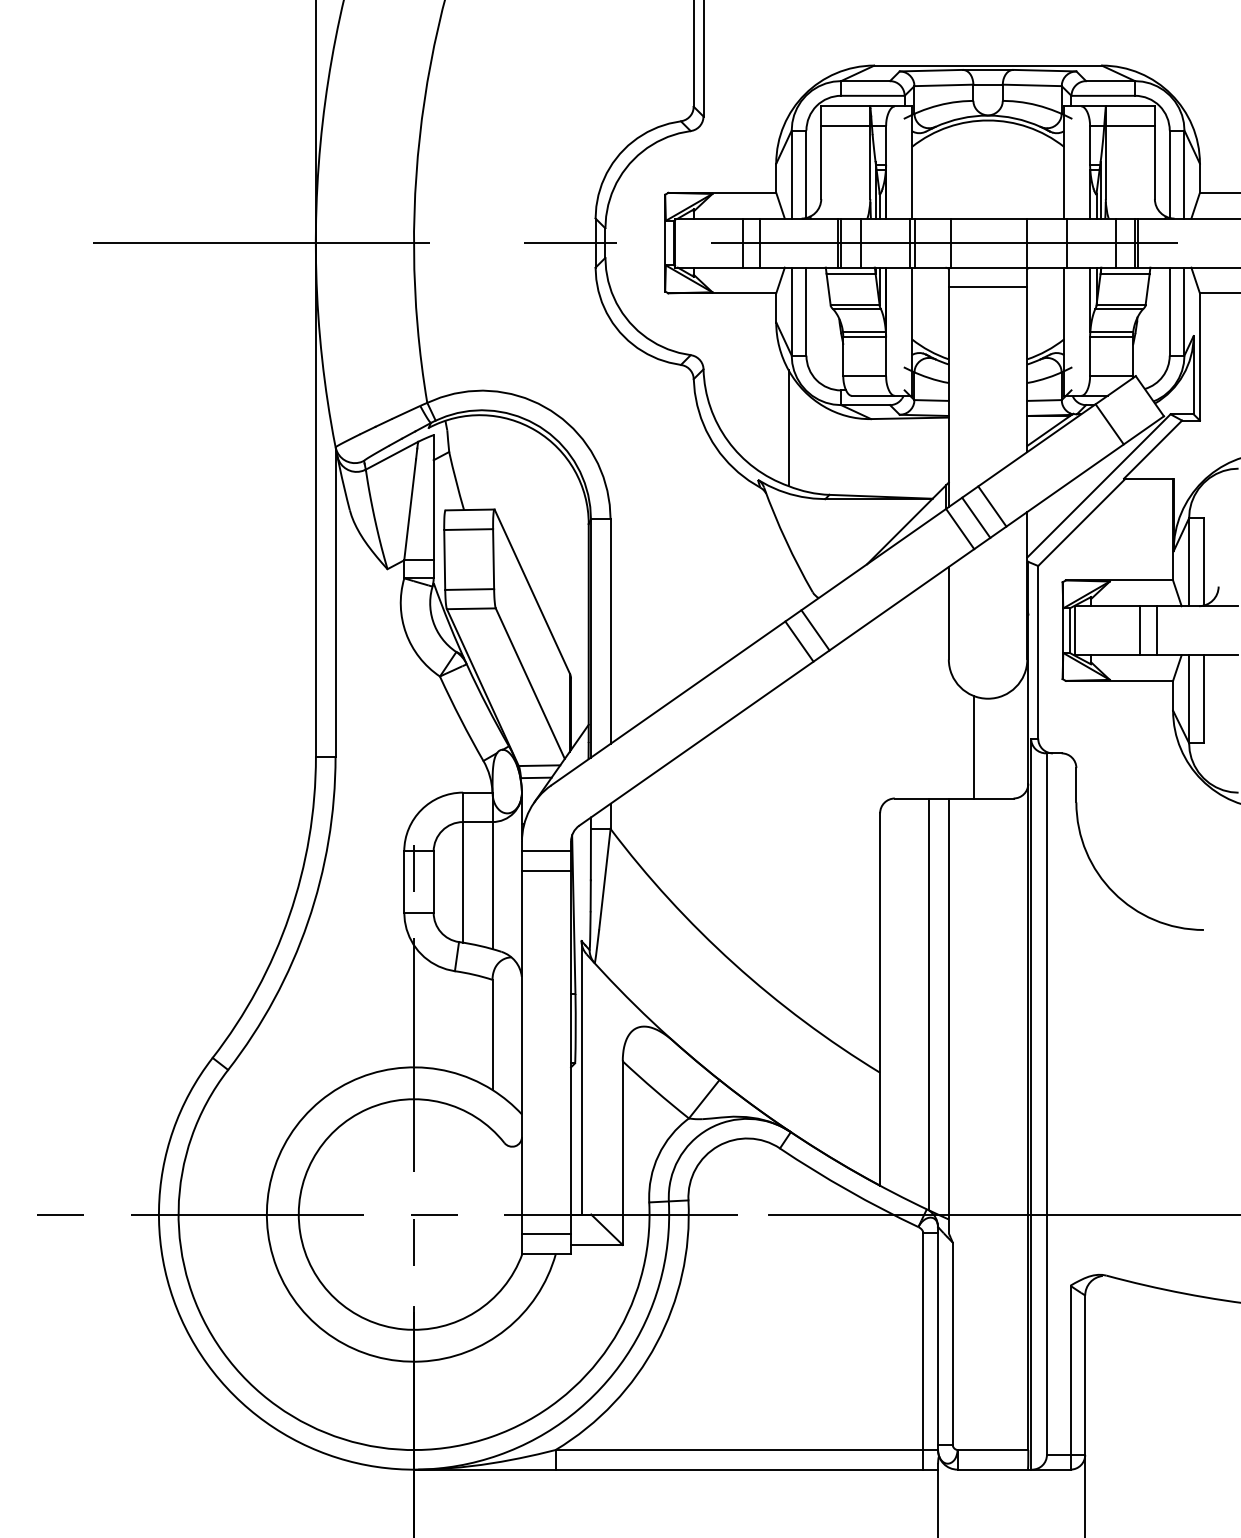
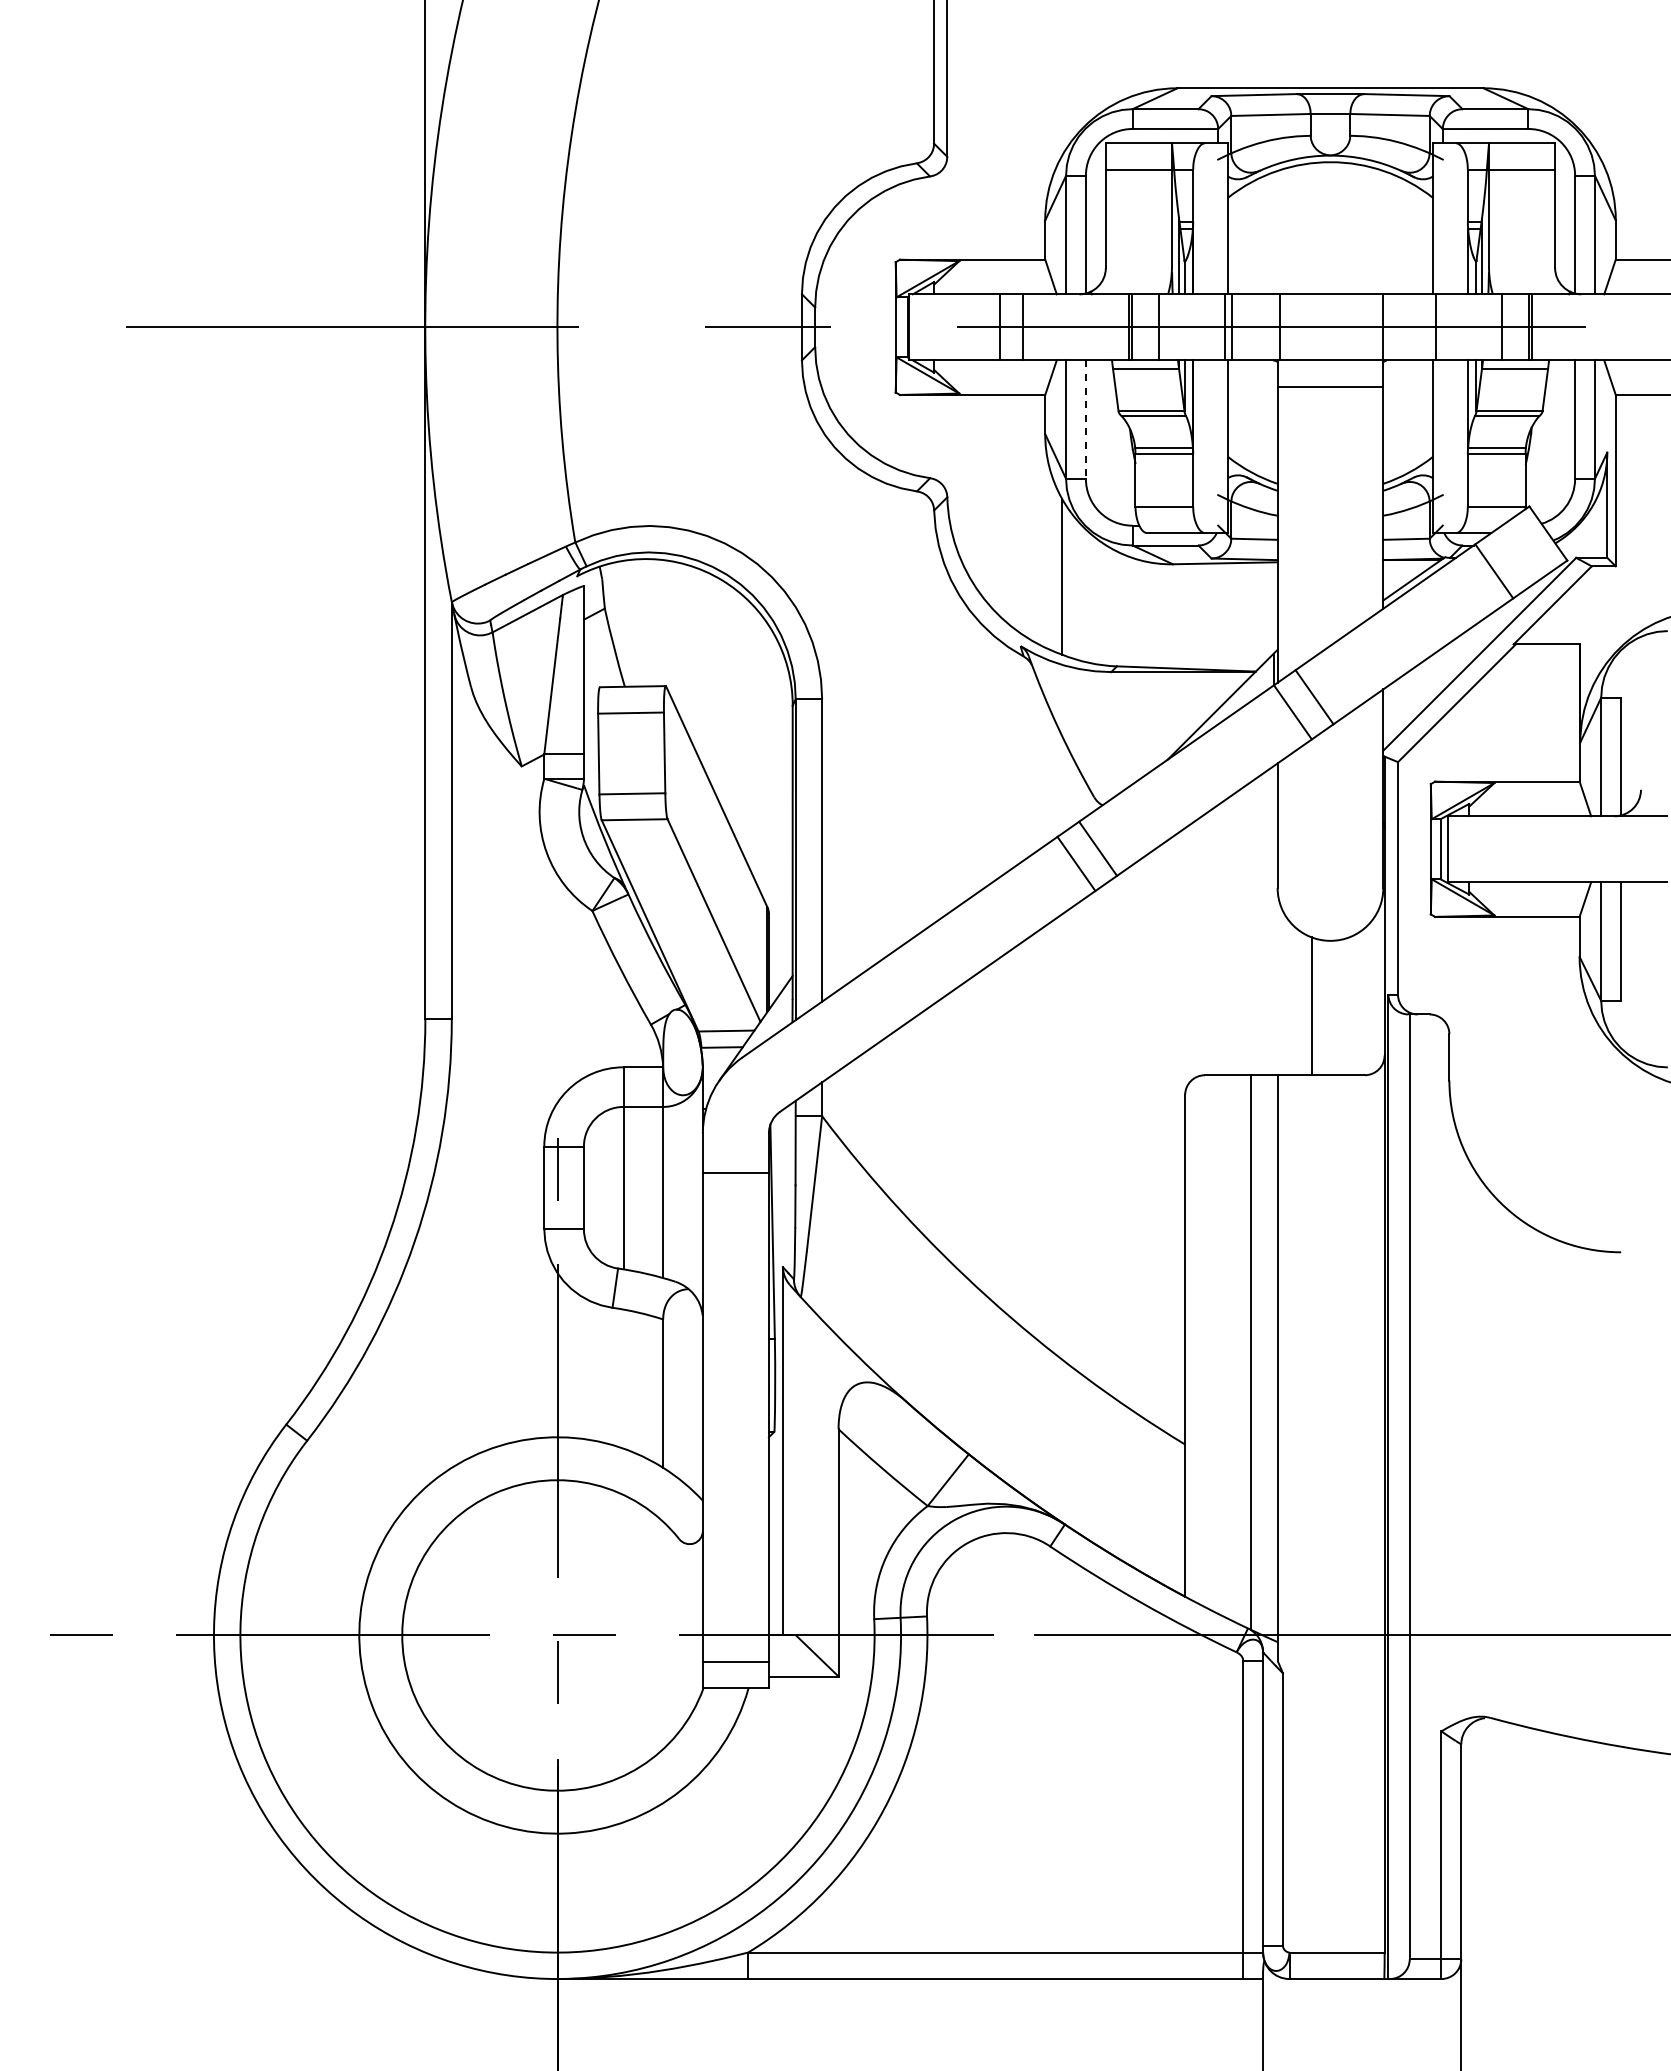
line: (806, 312) -> (1085, 420), solid -> dashed
line: (992, 506) -> (1336, 682), removed
line: (1140, 630) -> (1535, 849), removed
line: (1157, 630) -> (1558, 849), removed
line: (546, 851) -> (735, 1146), removed

